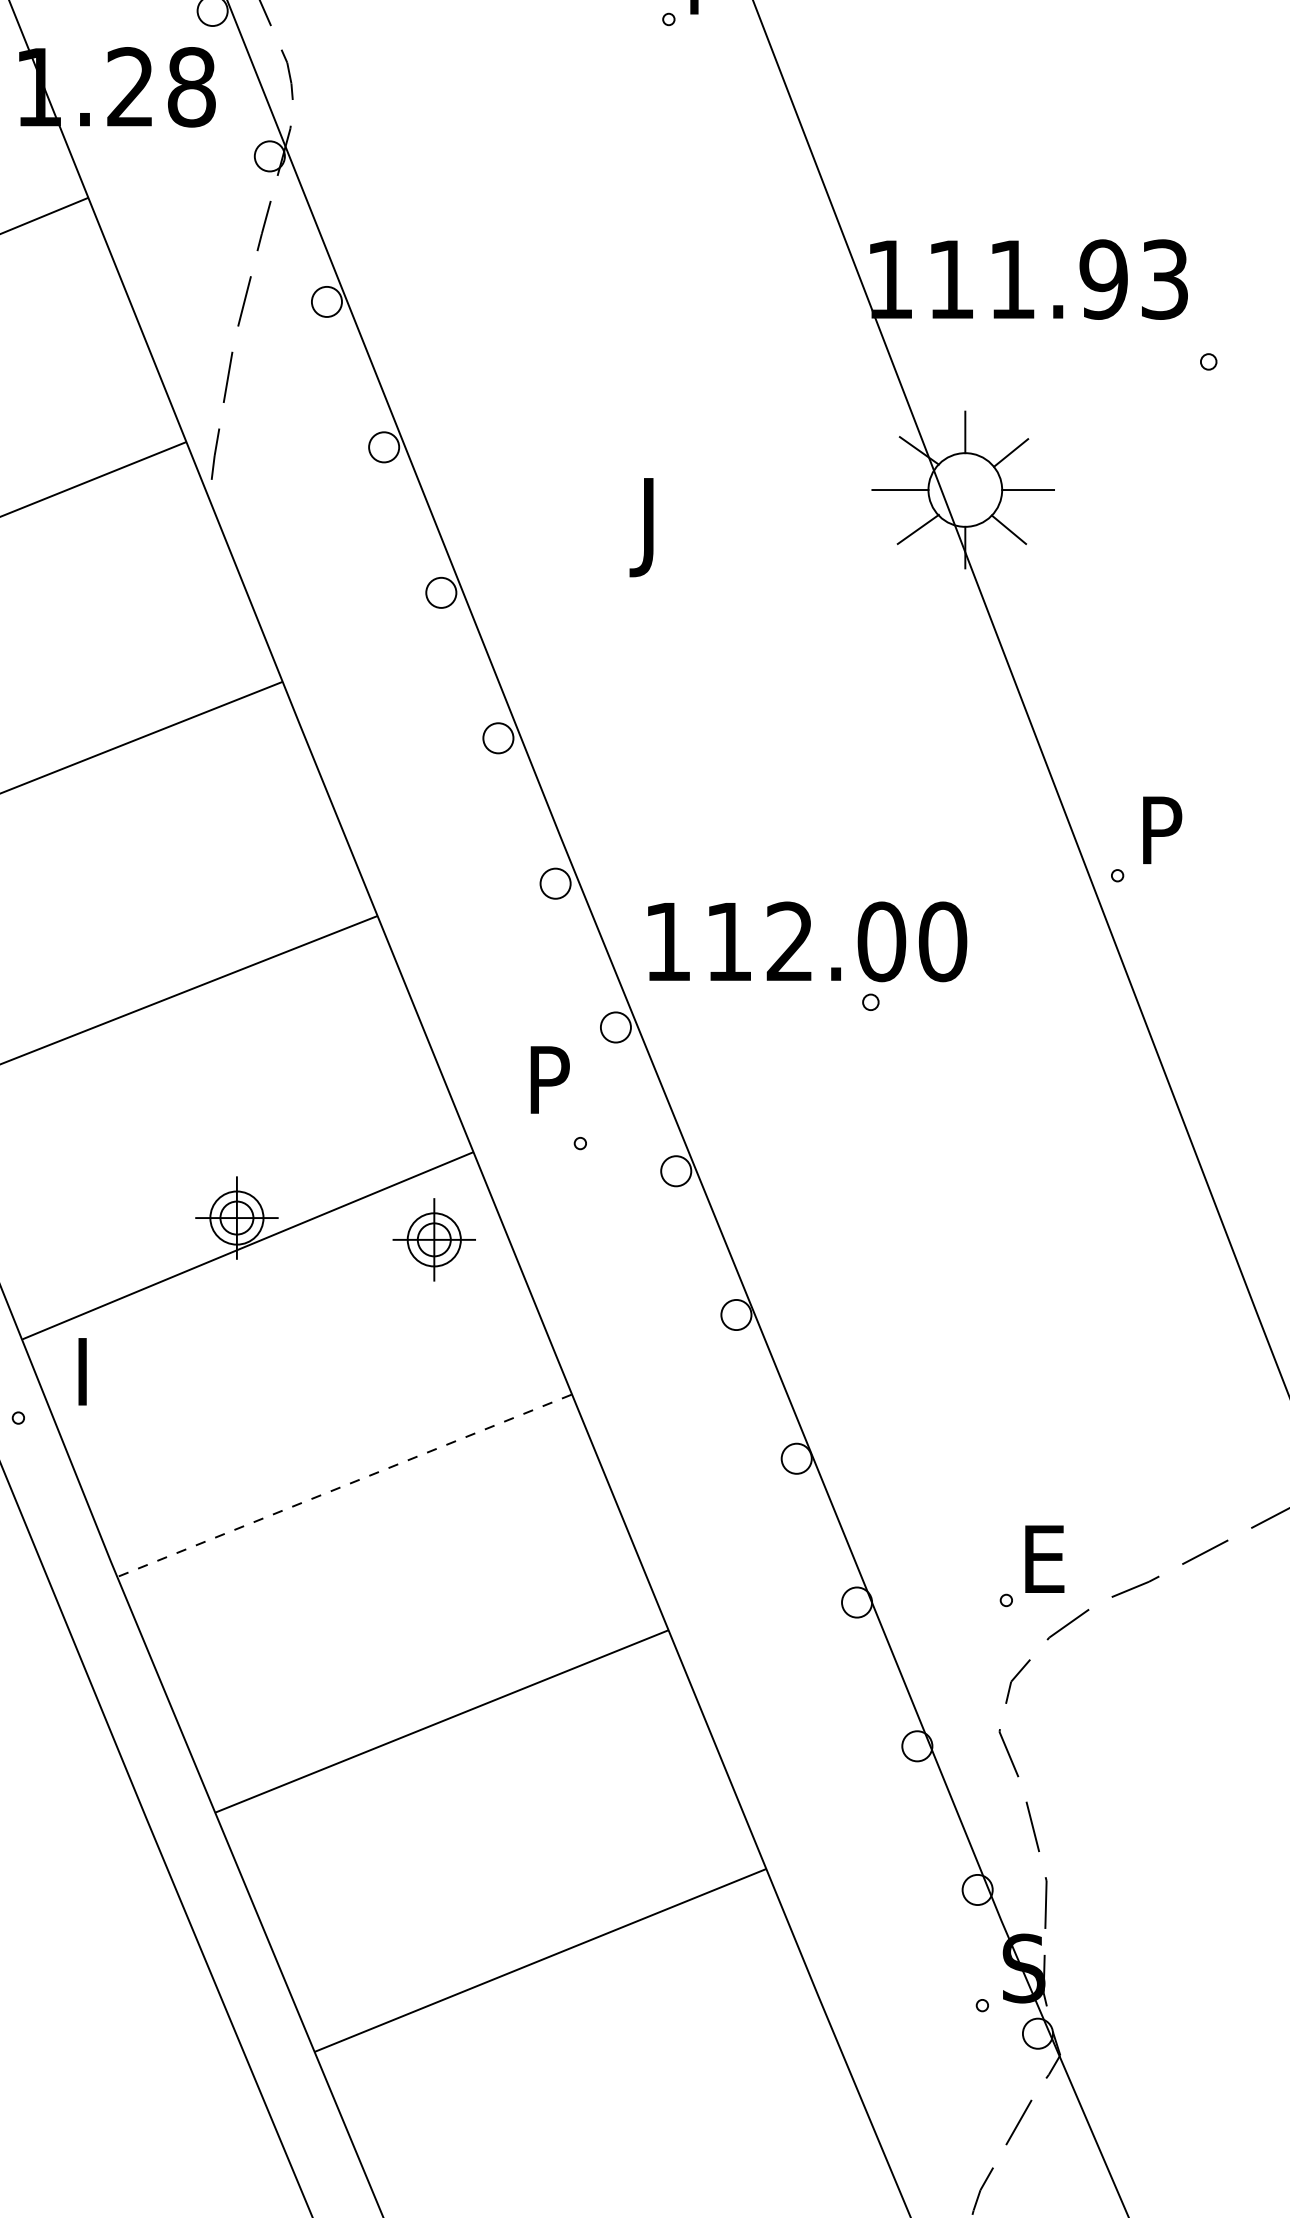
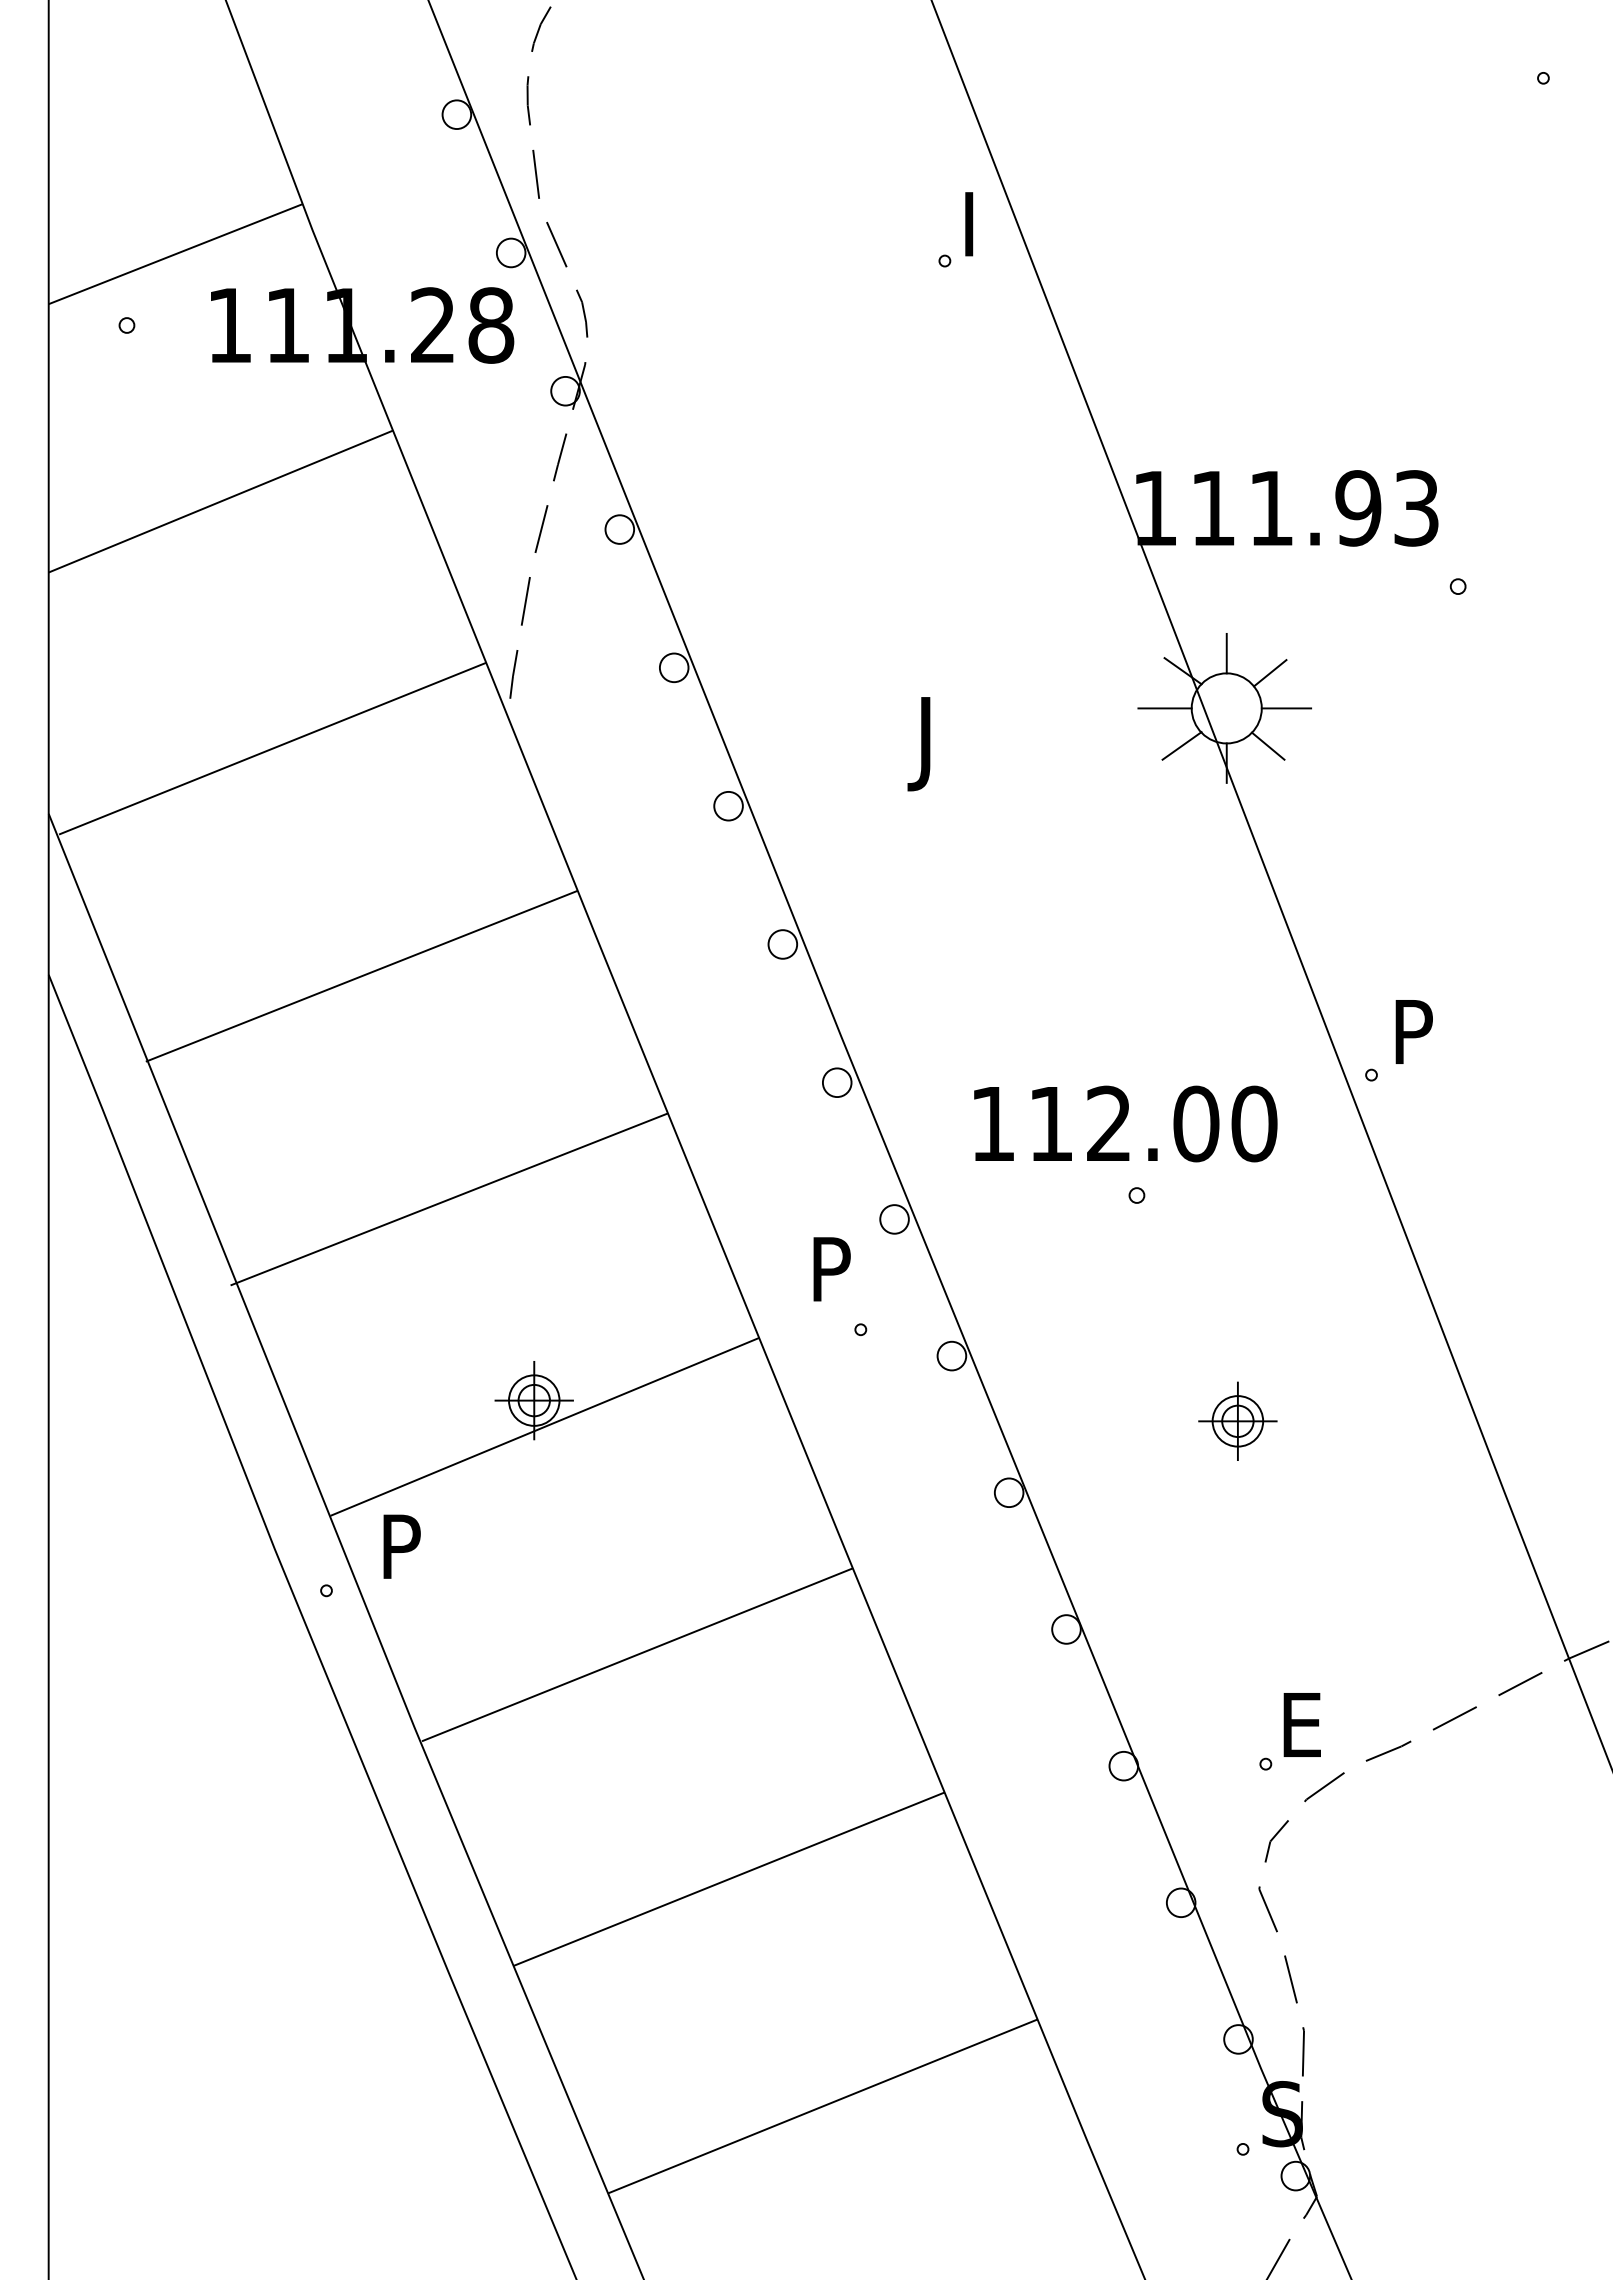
text: (807, 941) -> (1125, 1123), moved
part: (433, 1238) -> (1237, 1420), moved
text: (101, 1357) -> (405, 1533), I -> P
line: (345, 1485) -> (637, 1654), dashed -> solid

